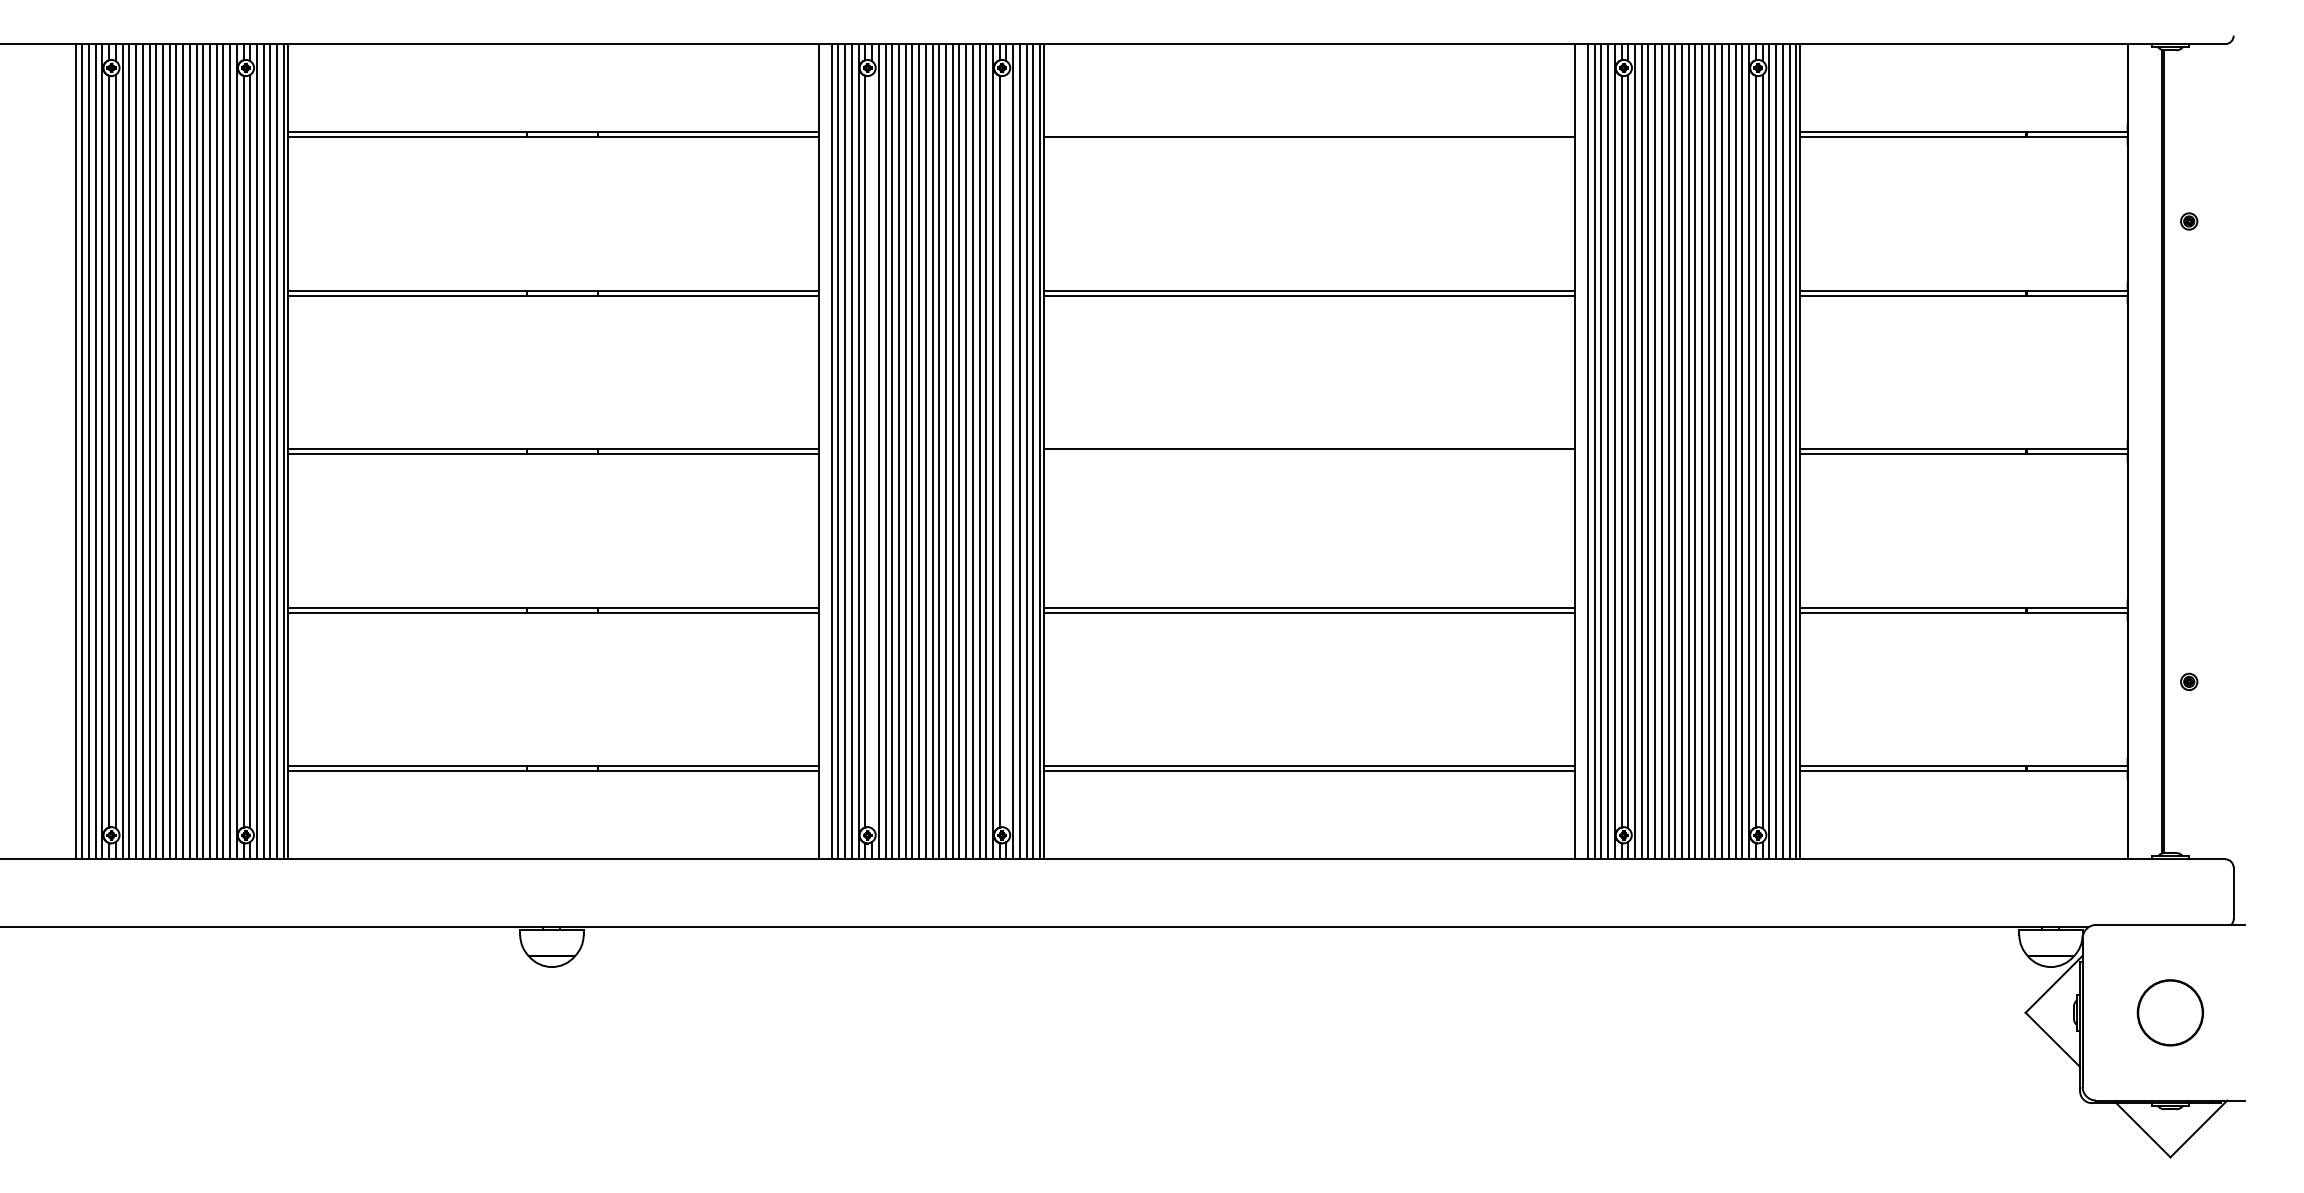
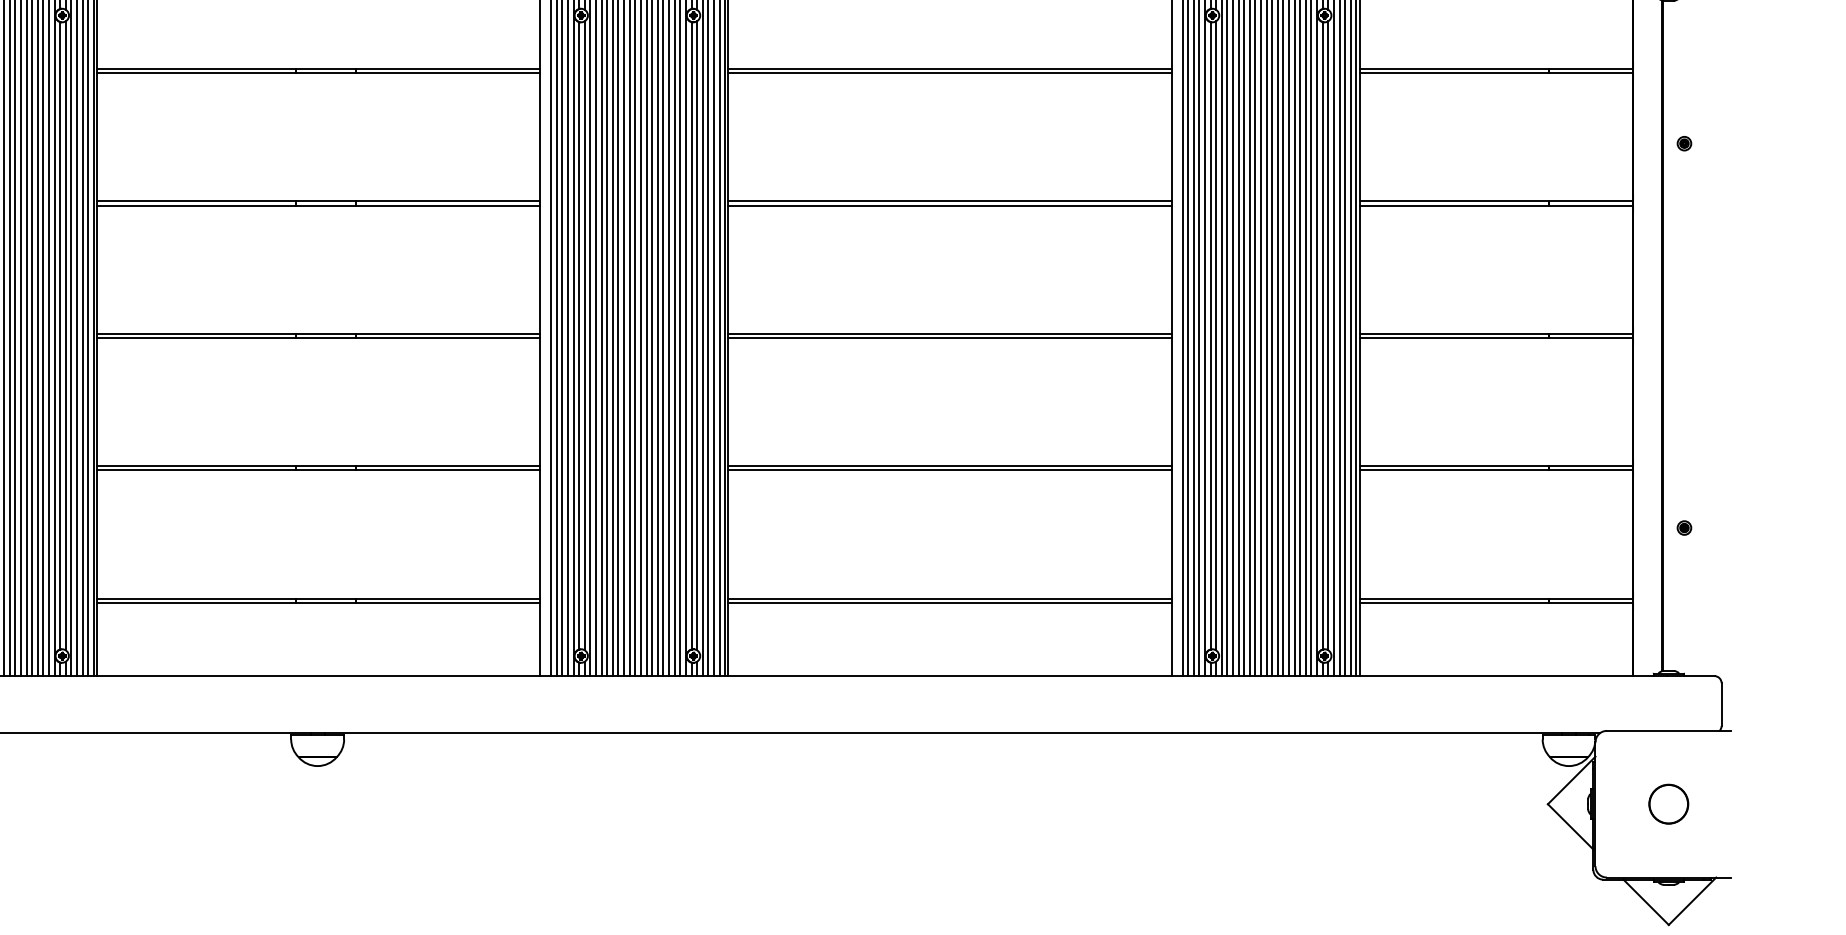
line: (1308, 131) -> (949, 68), added
line: (872, 451) -> (585, 335), added
line: (1006, 451) -> (697, 335), added
line: (1308, 454) -> (949, 338), added
circle: (2170, 1012) -> (1668, 804), size x0.71

